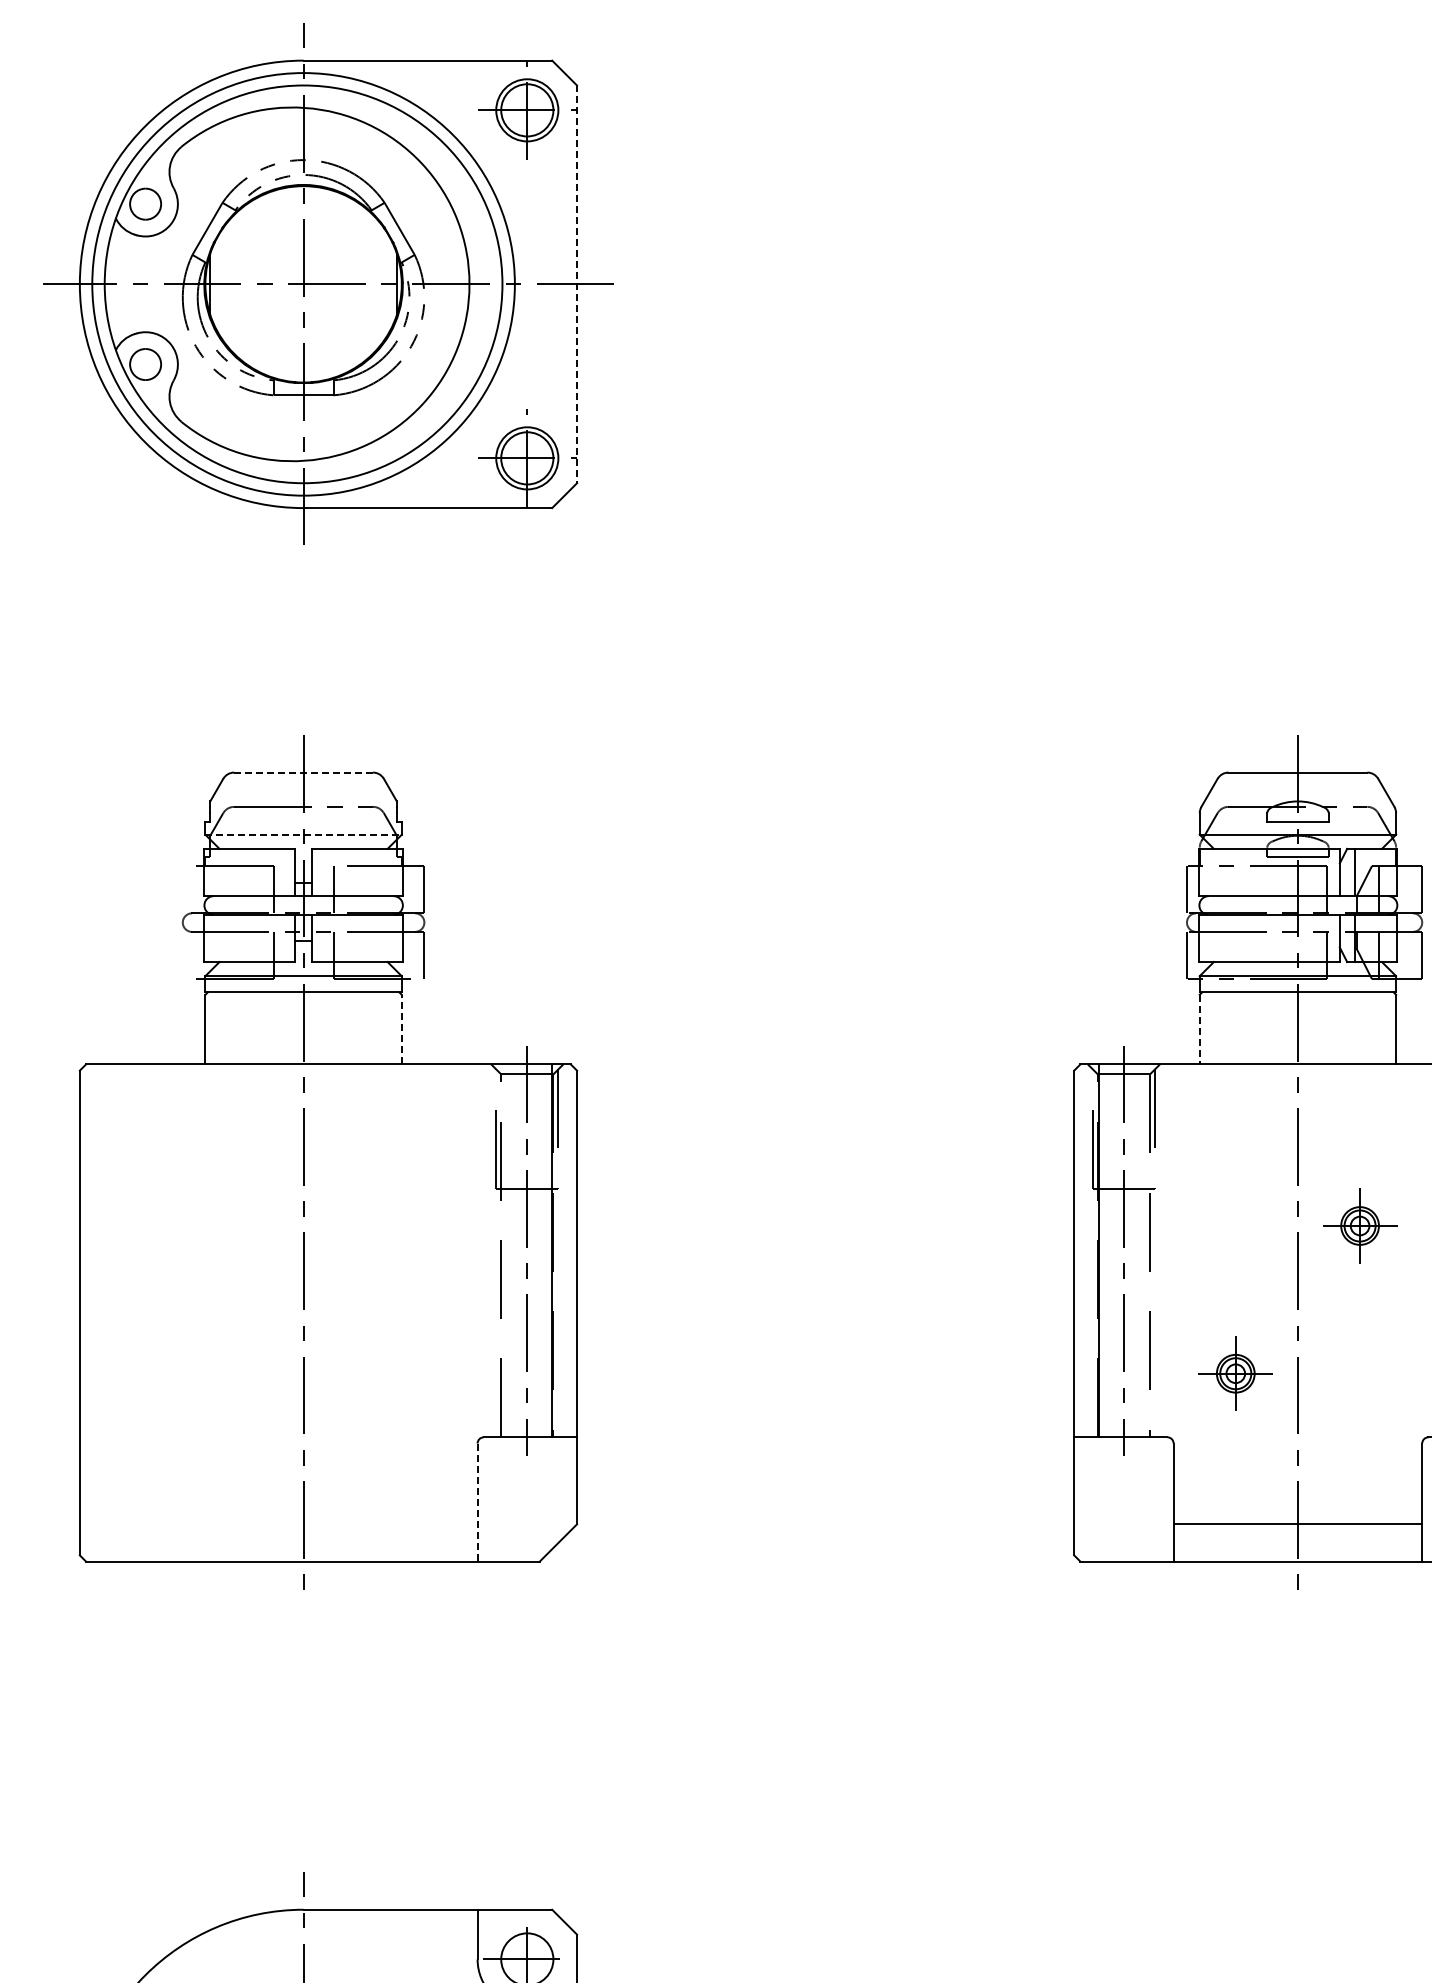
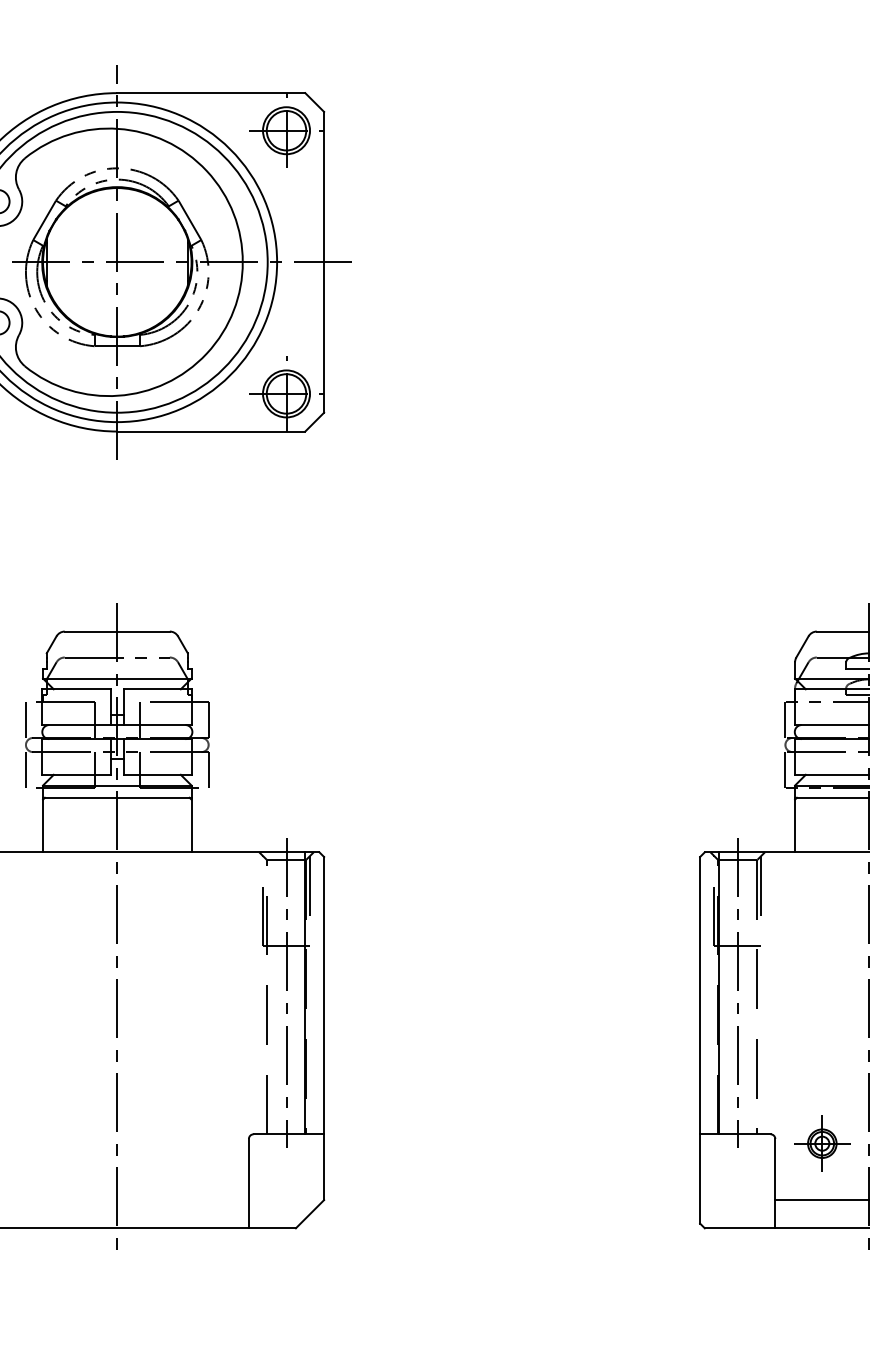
line: (577, 284) -> (324, 262), dashed -> solid
line: (304, 772) -> (117, 631), dashed -> solid
line: (304, 834) -> (117, 678), dashed -> solid
line: (182, 889) -> (25, 719), added
line: (182, 955) -> (25, 769), added
line: (401, 1029) -> (191, 825), dashed -> solid
line: (1199, 1029) -> (794, 825), dashed -> solid
part: (1235, 1373) -> (822, 1143), moved
line: (477, 1503) -> (248, 1184), dashed -> solid

